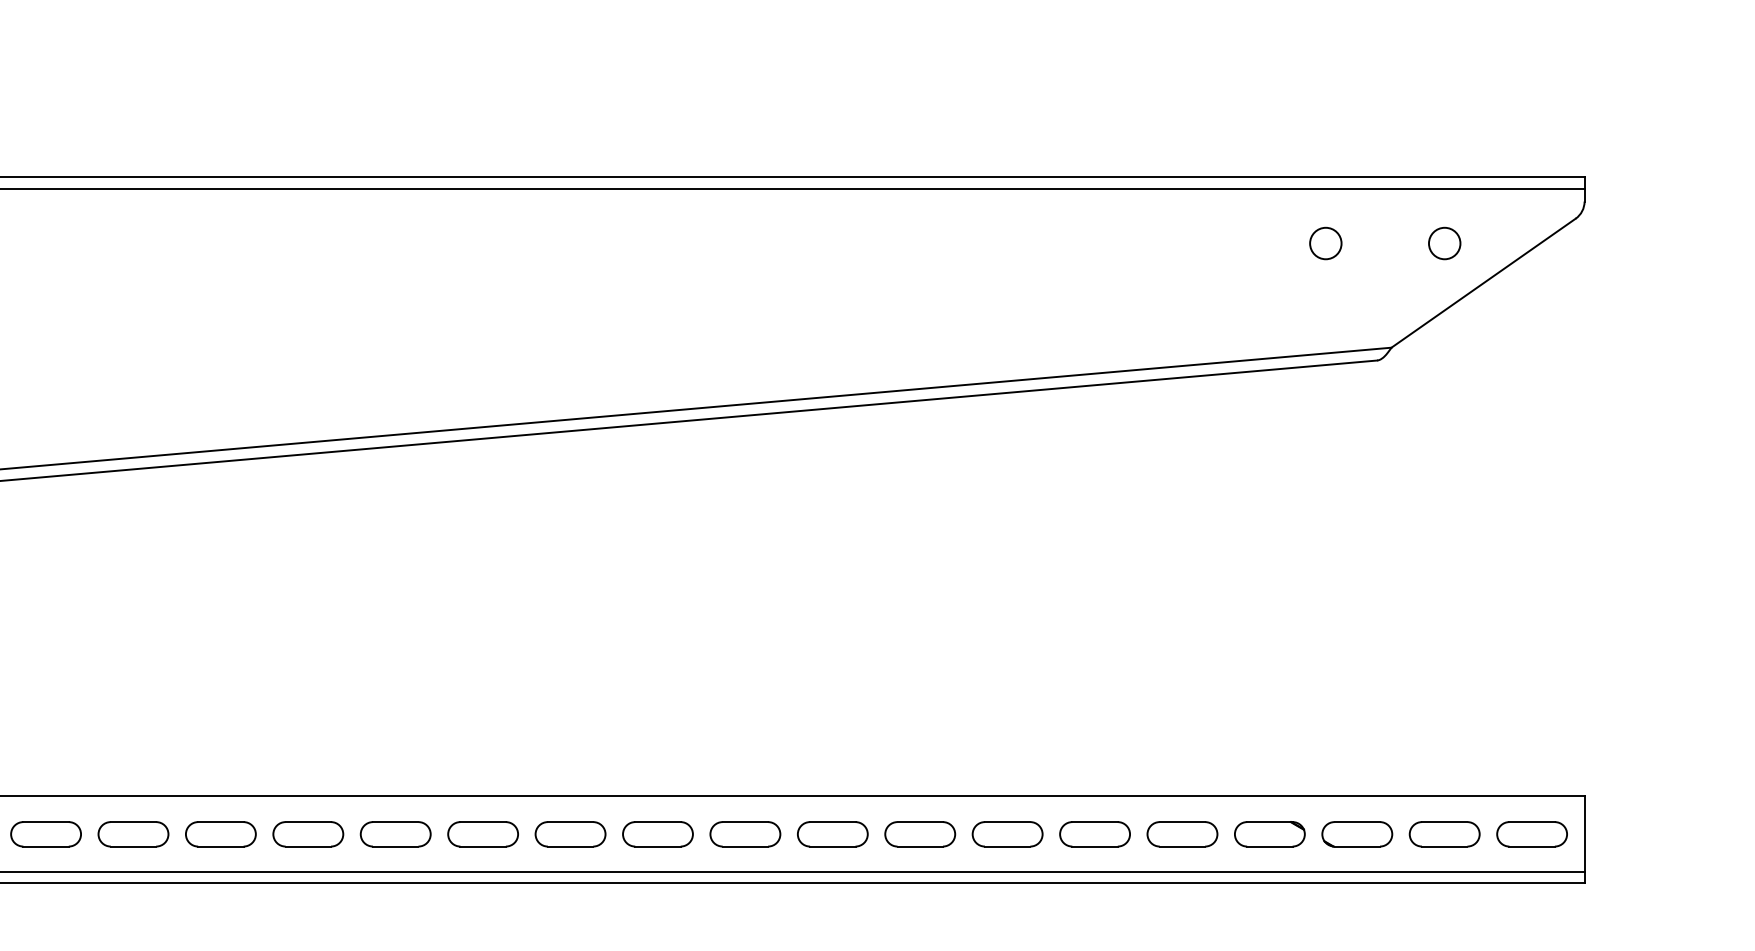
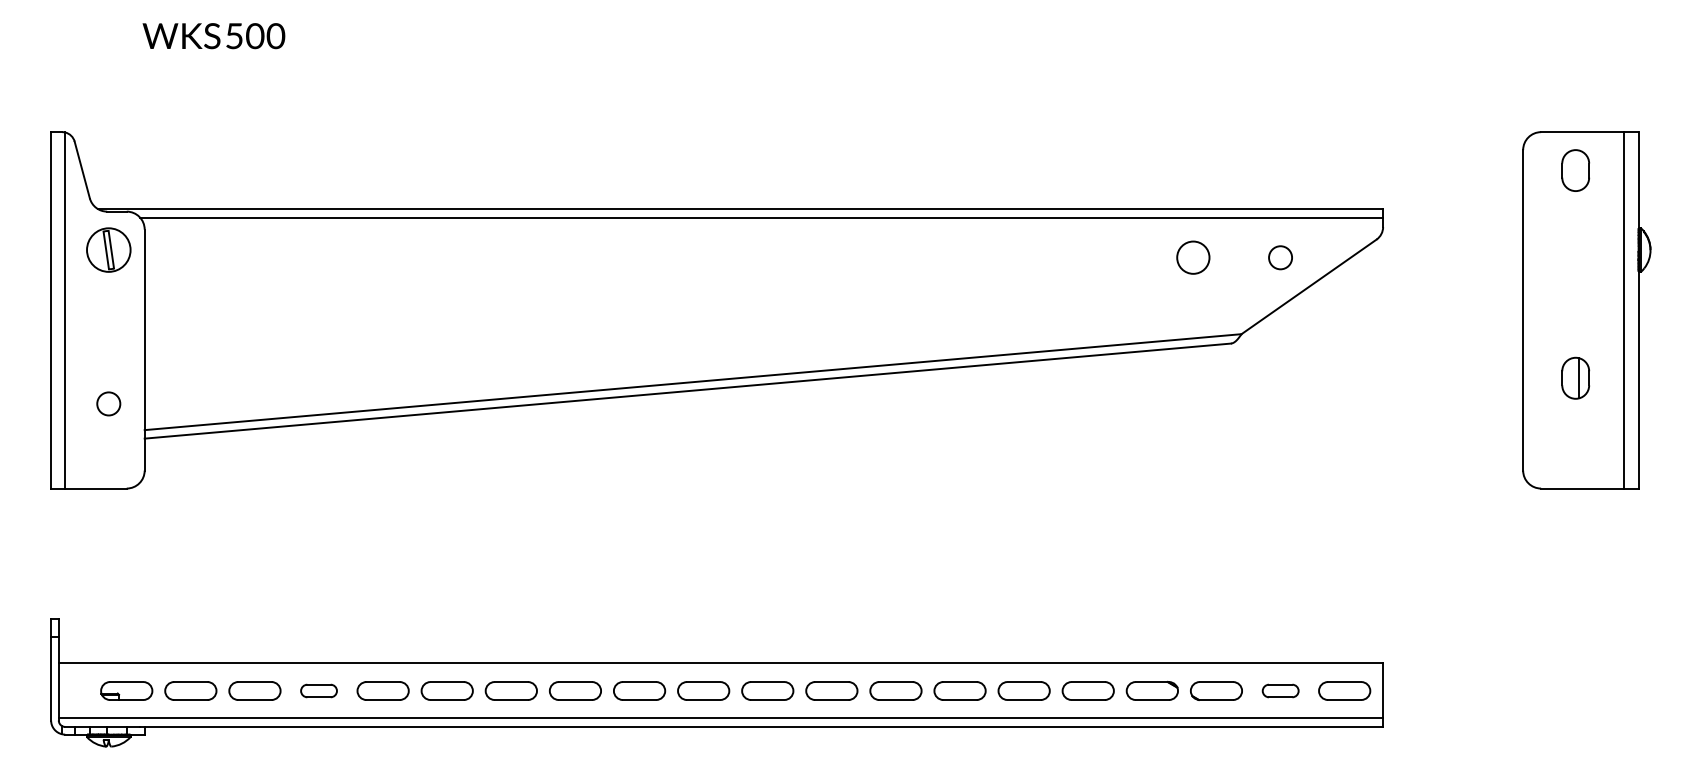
circle: (1325, 243) -> (1193, 257), size x1.4
part: (132, 833) -> (318, 690), size x0.7
part: (1444, 833) -> (1280, 690), size x0.7

